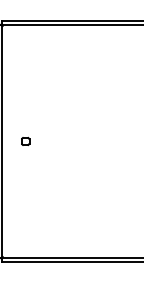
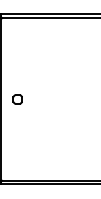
part: (25, 141) -> (17, 99), size x1.6

